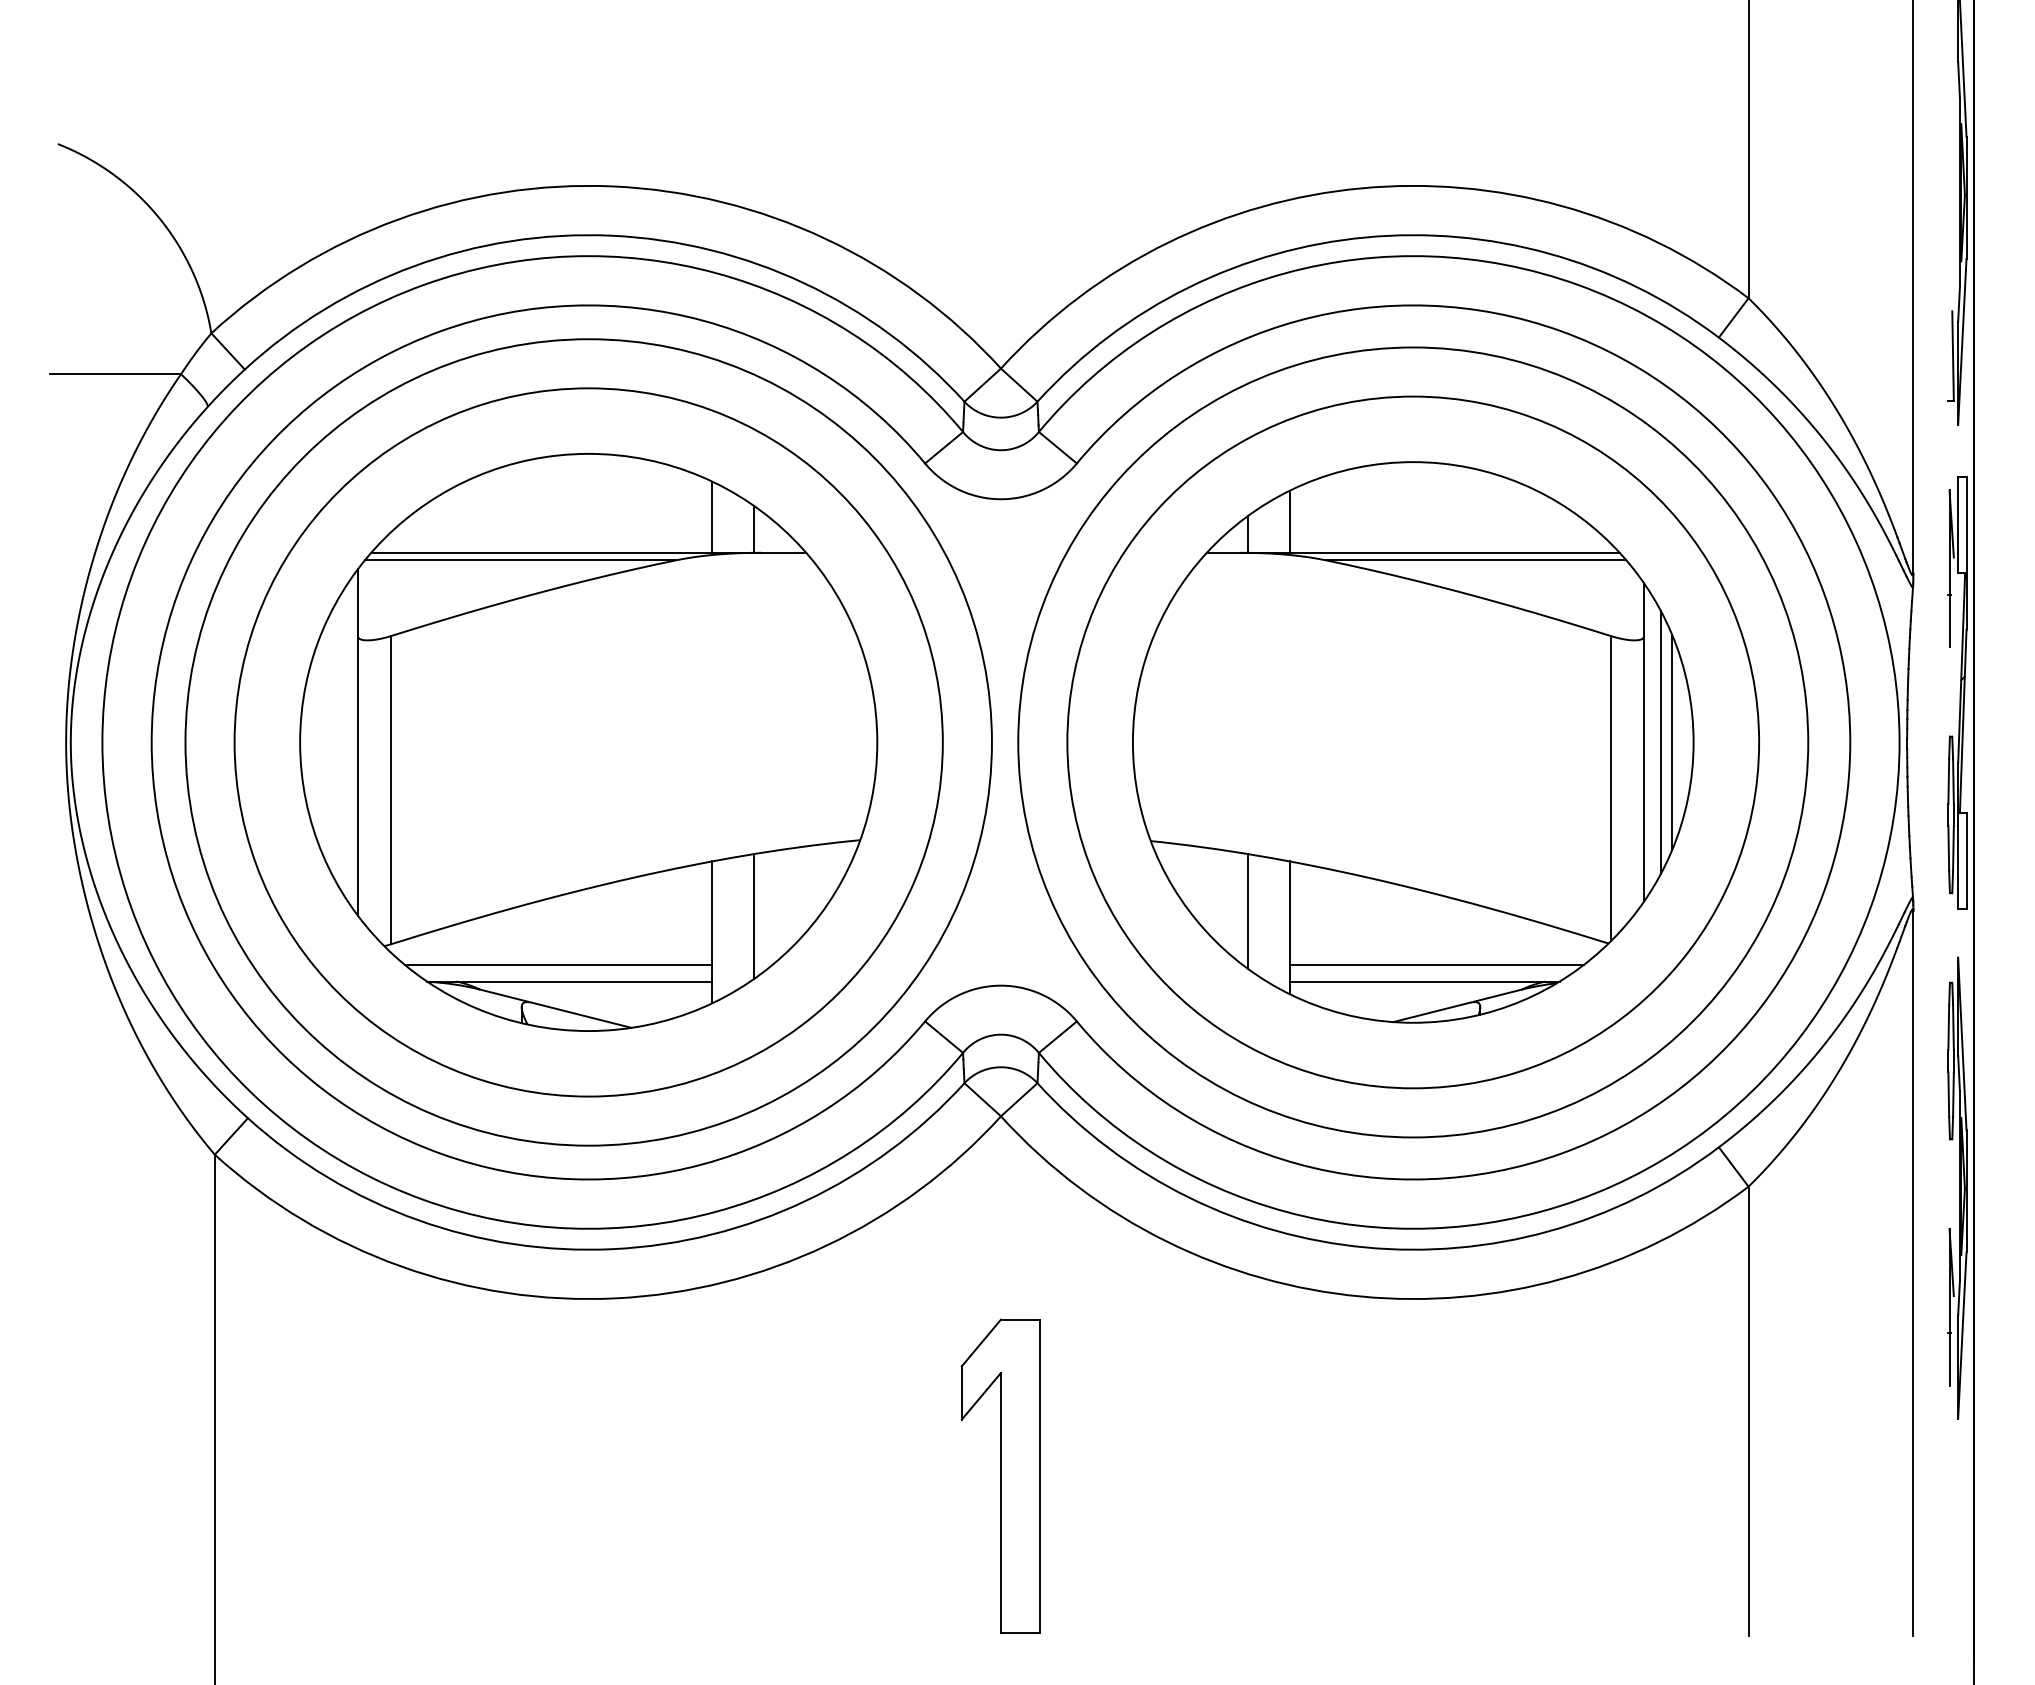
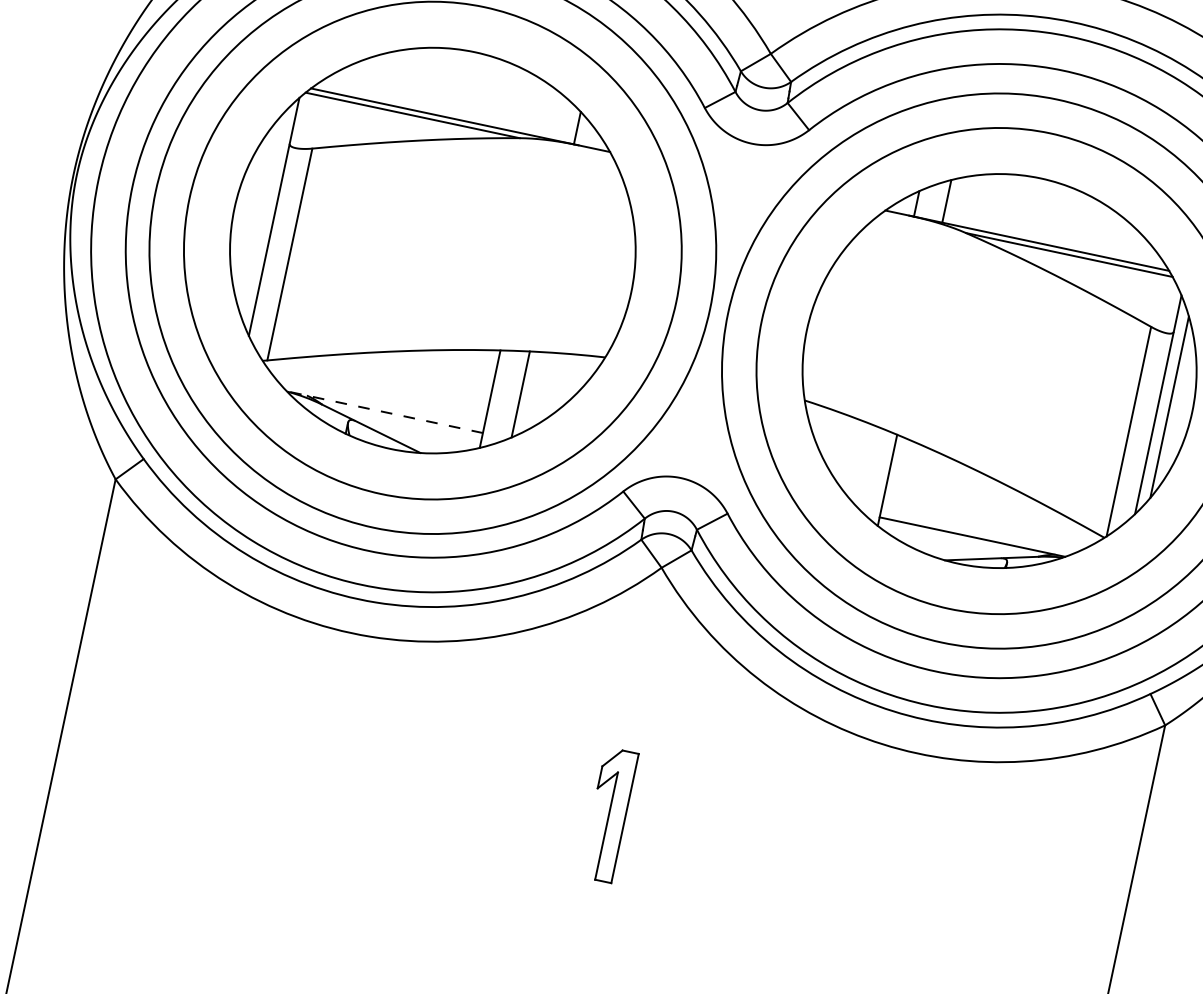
line: (712, 516) -> (550, 113), removed
line: (1672, 742) -> (1177, 408), removed
line: (1248, 911) -> (861, 463), removed
line: (558, 965) -> (379, 399), removed
line: (1436, 965) -> (982, 527), removed
line: (569, 981) -> (384, 412), solid -> dashed
part: (1000, 1475) -> (608, 814), size x0.6

